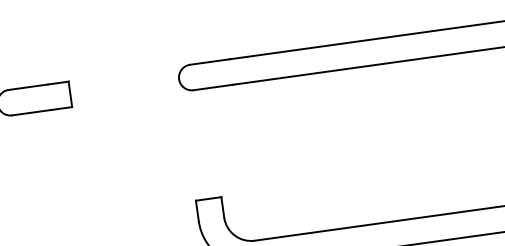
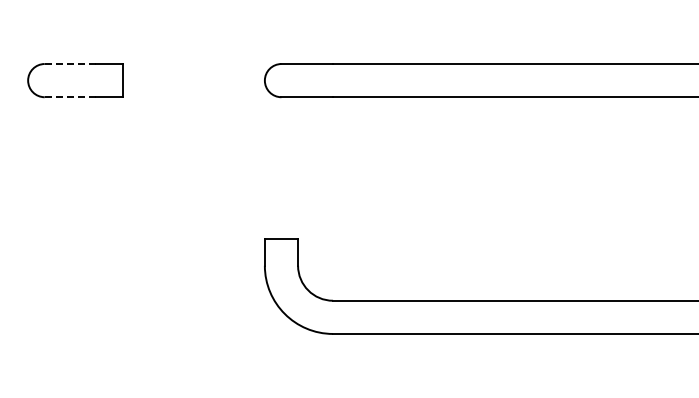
line: (28, 87) -> (70, 64), solid -> dashed
line: (31, 112) -> (70, 97), solid -> dashed

